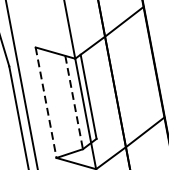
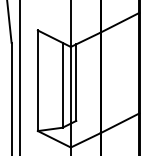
line: (74, 102) -> (62, 85), dashed -> solid
line: (45, 103) -> (37, 81), dashed -> solid

